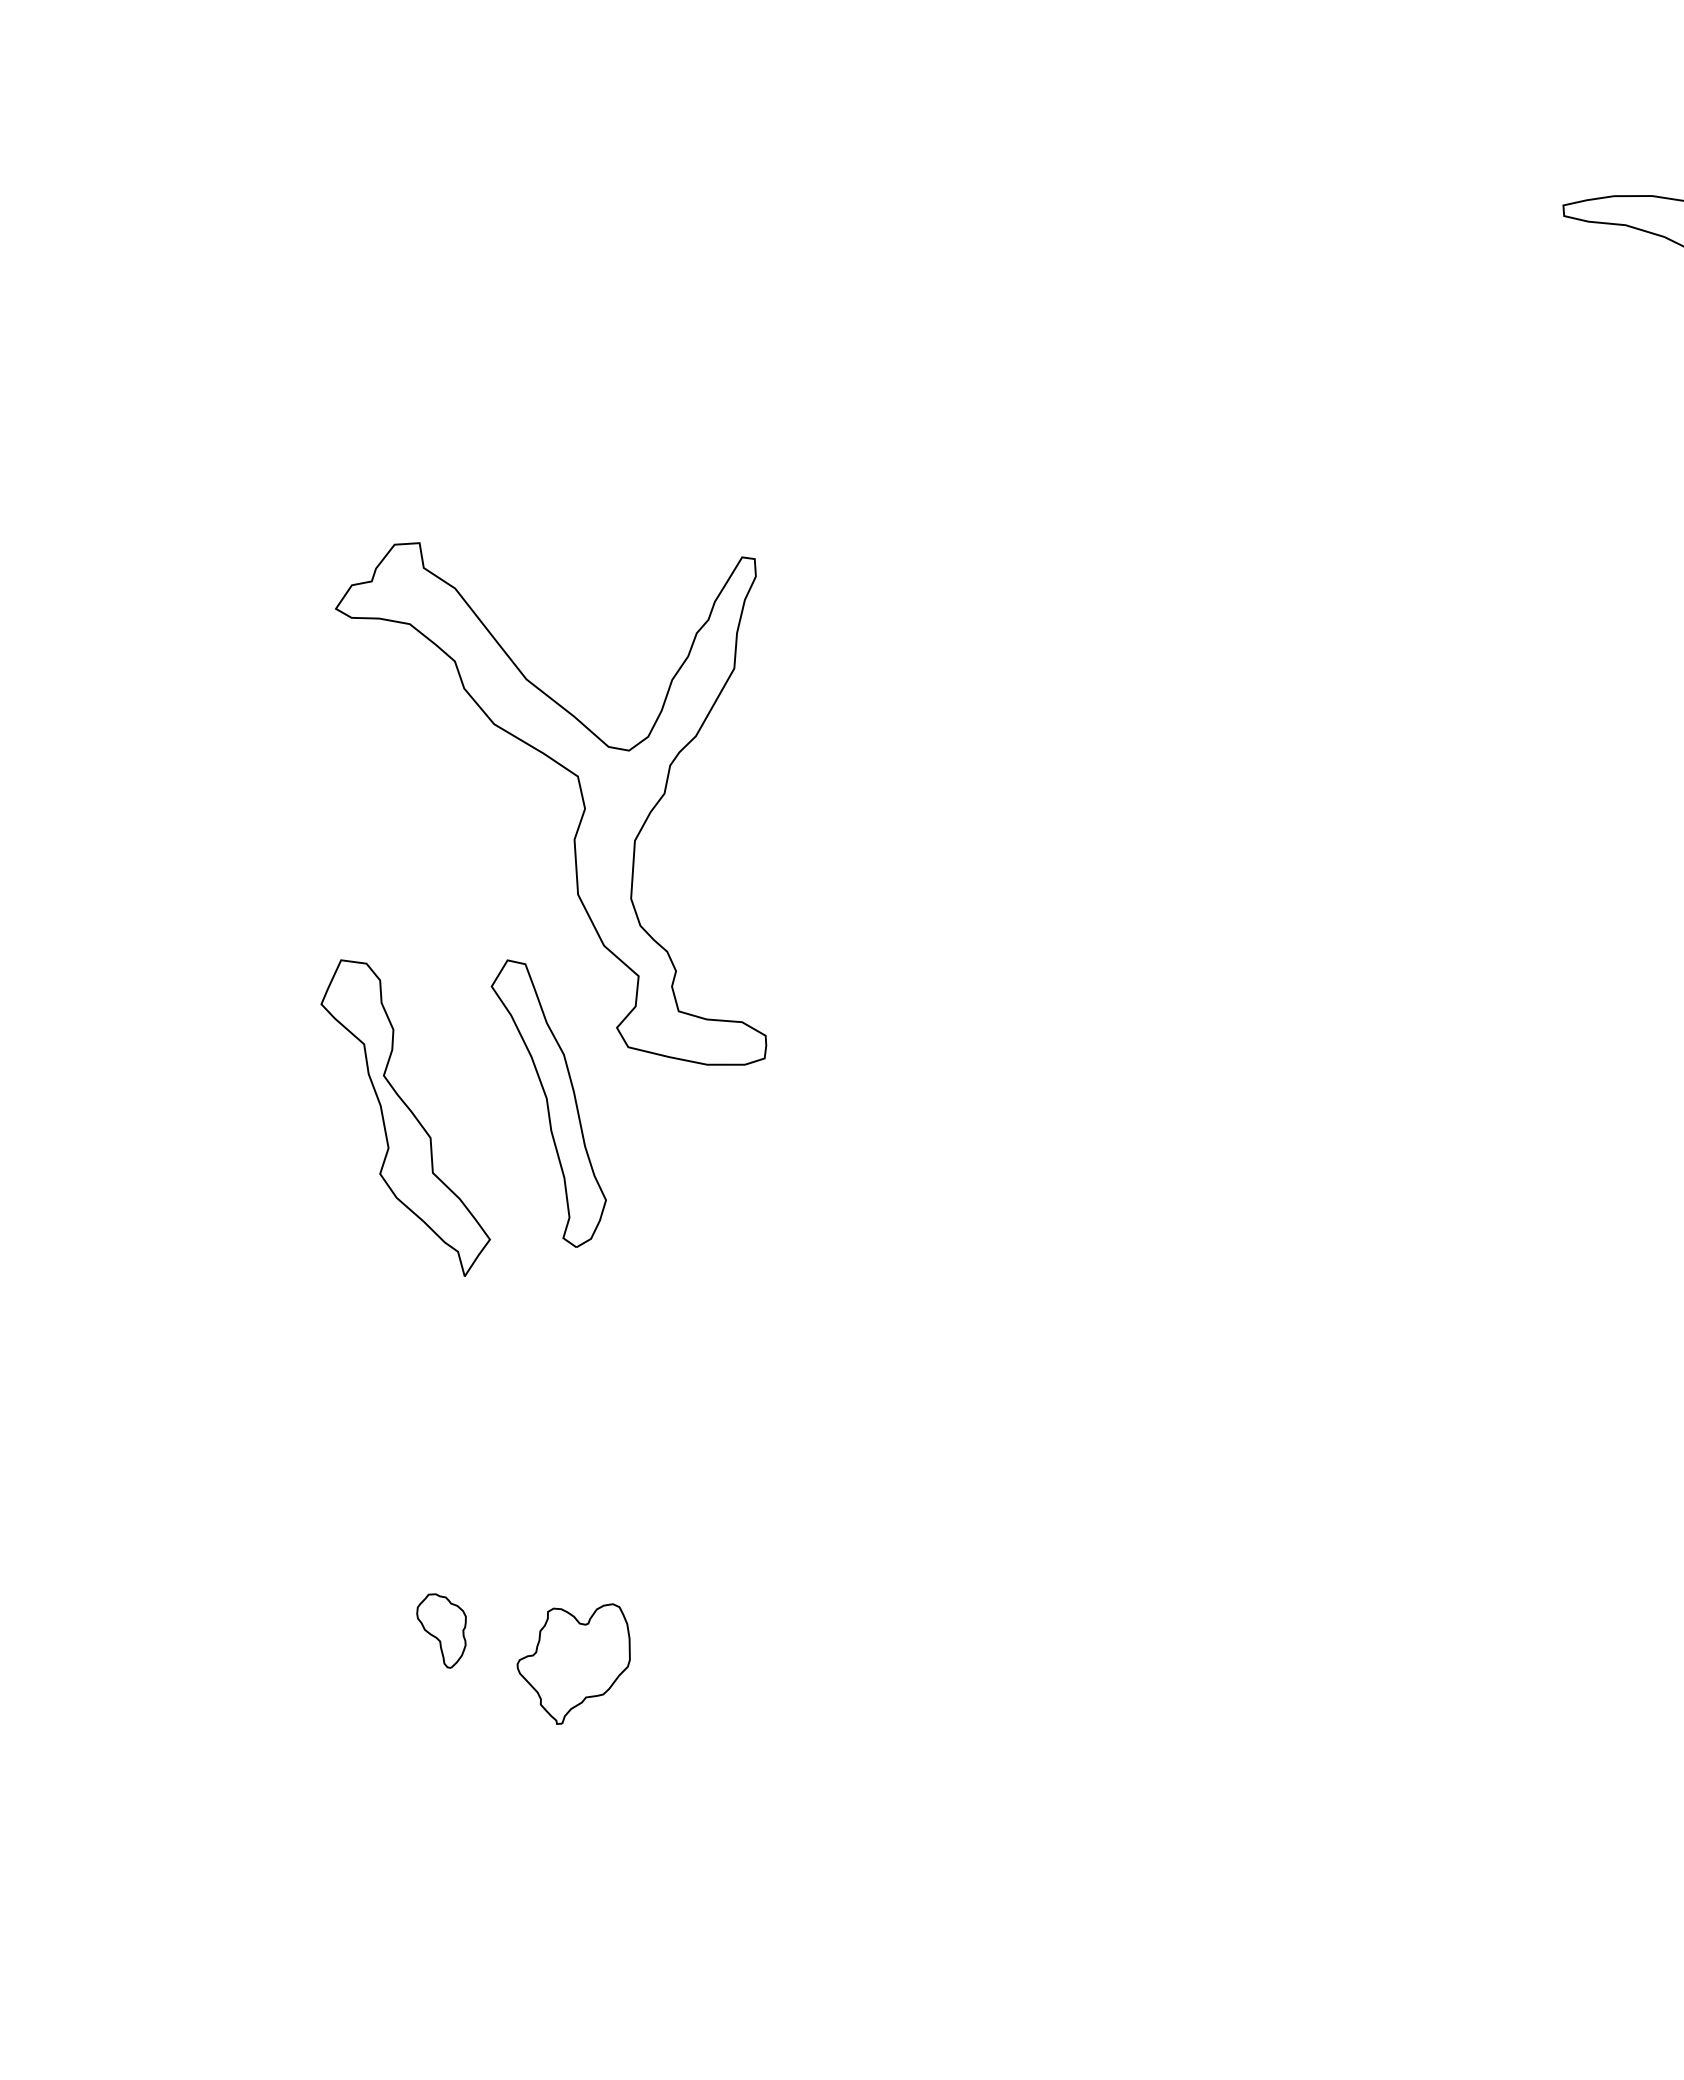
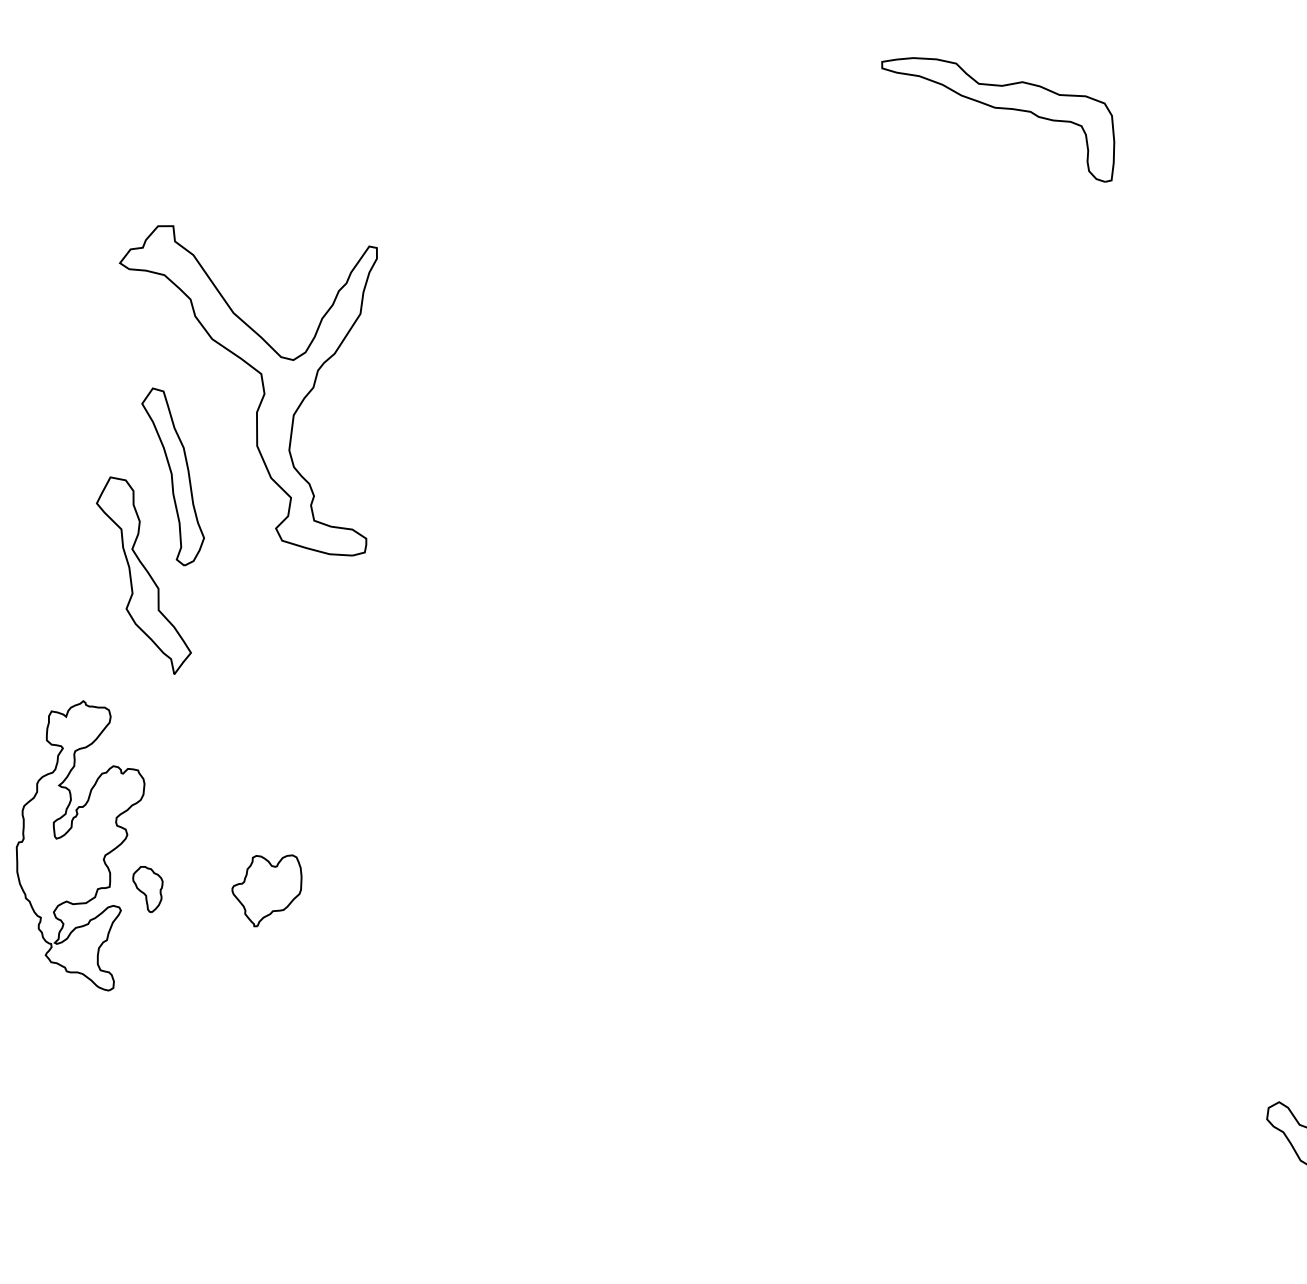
part: (548, 1102) -> (172, 476), moved
part: (327, 1565) -> (80, 845), added
part: (573, 1664) -> (266, 890), moved

